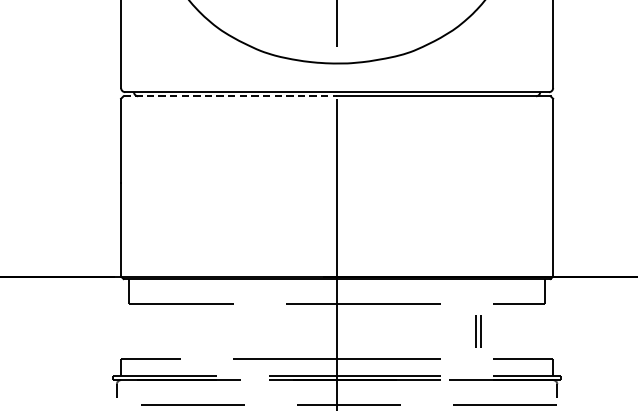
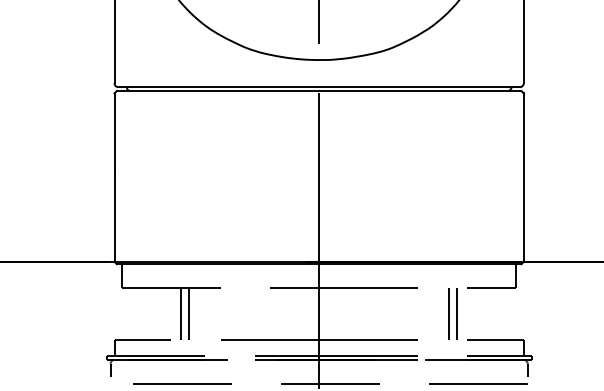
line: (230, 96) -> (218, 91), dashed -> solid
line: (191, 331) -> (181, 313), added
line: (200, 331) -> (189, 313), added
part: (477, 331) -> (452, 313), size x1.67

